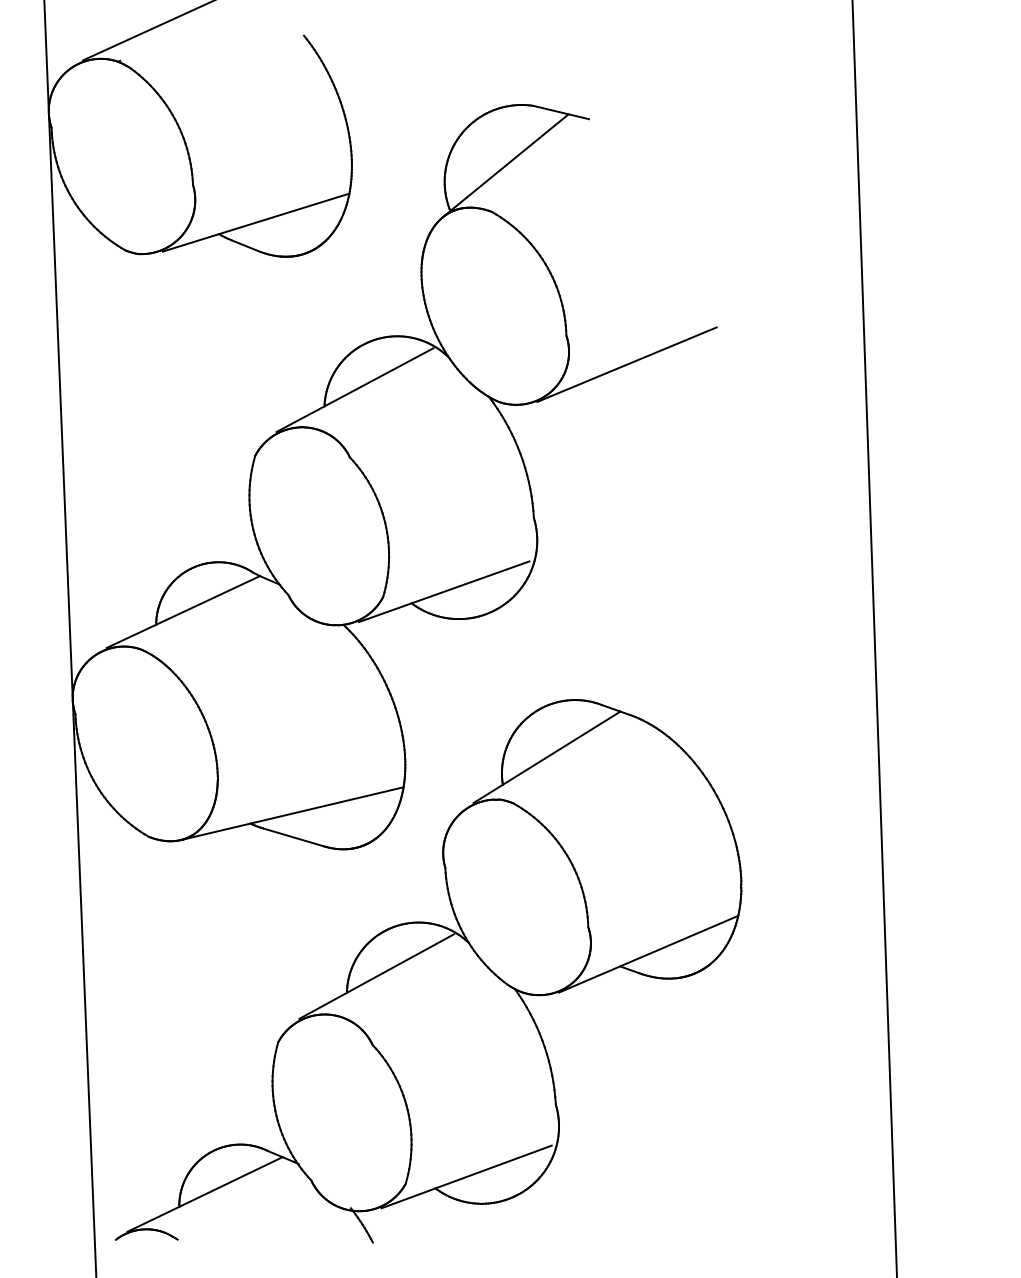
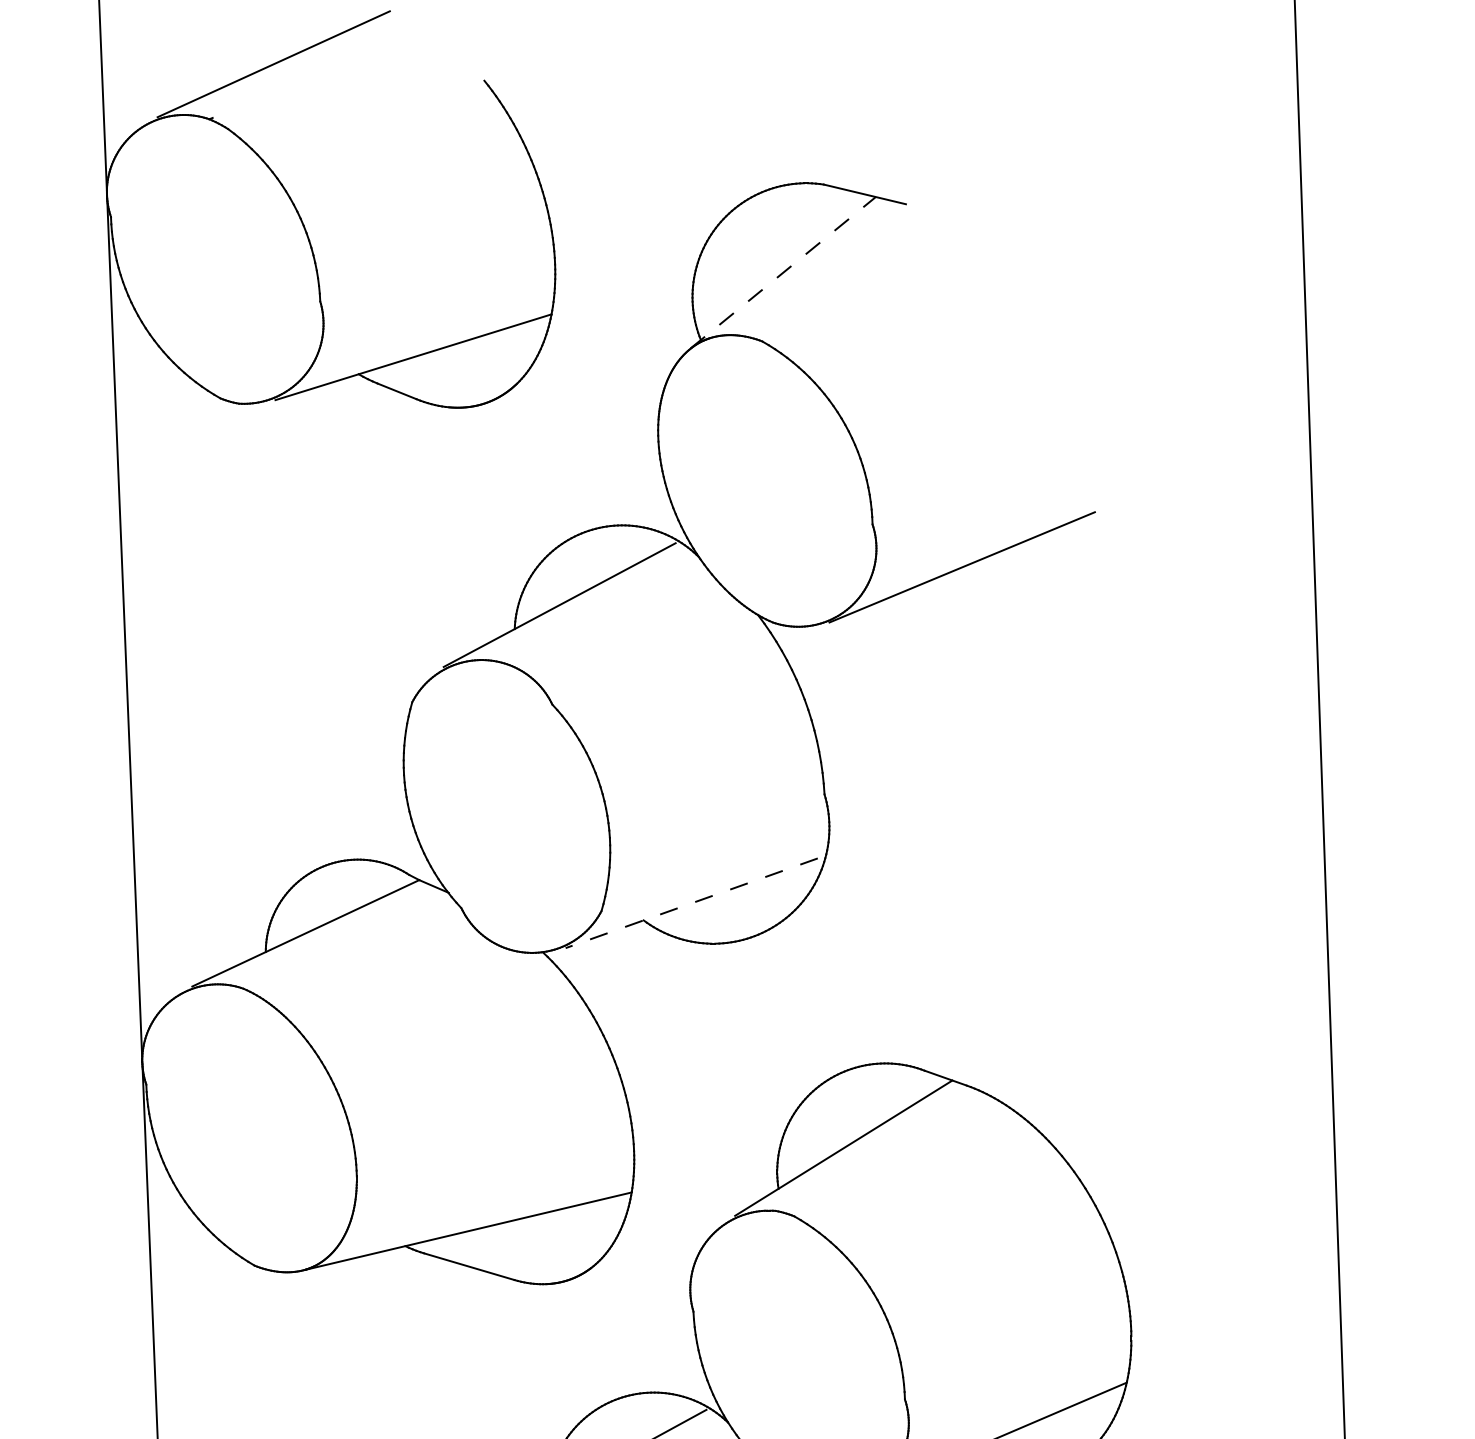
line: (506, 165) -> (783, 272), solid -> dashed
line: (443, 591) -> (690, 902), solid -> dashed

